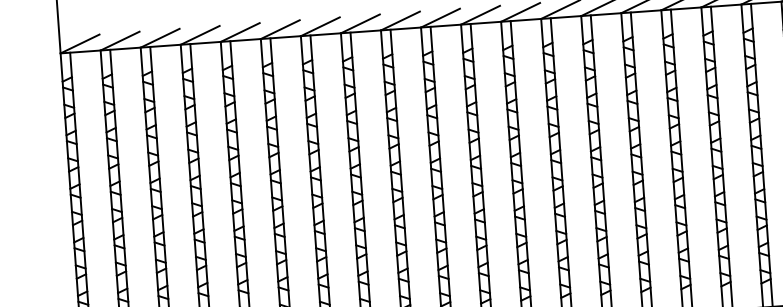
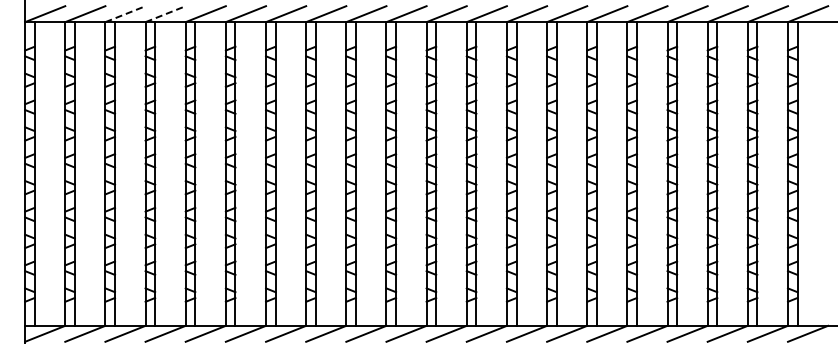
line: (200, 35) -> (165, 14), solid -> dashed
line: (160, 38) -> (125, 14), solid -> dashed

